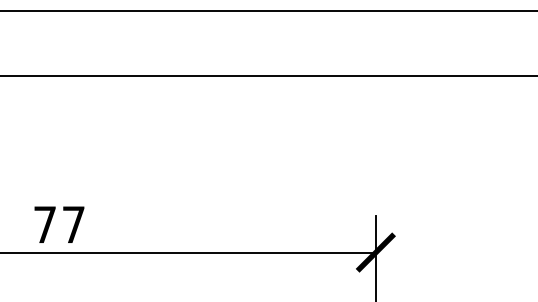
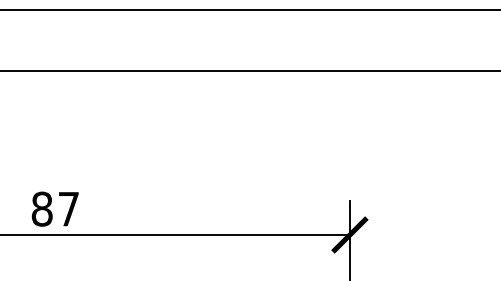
text: (44, 224) -> (41, 208), 77 -> 87

